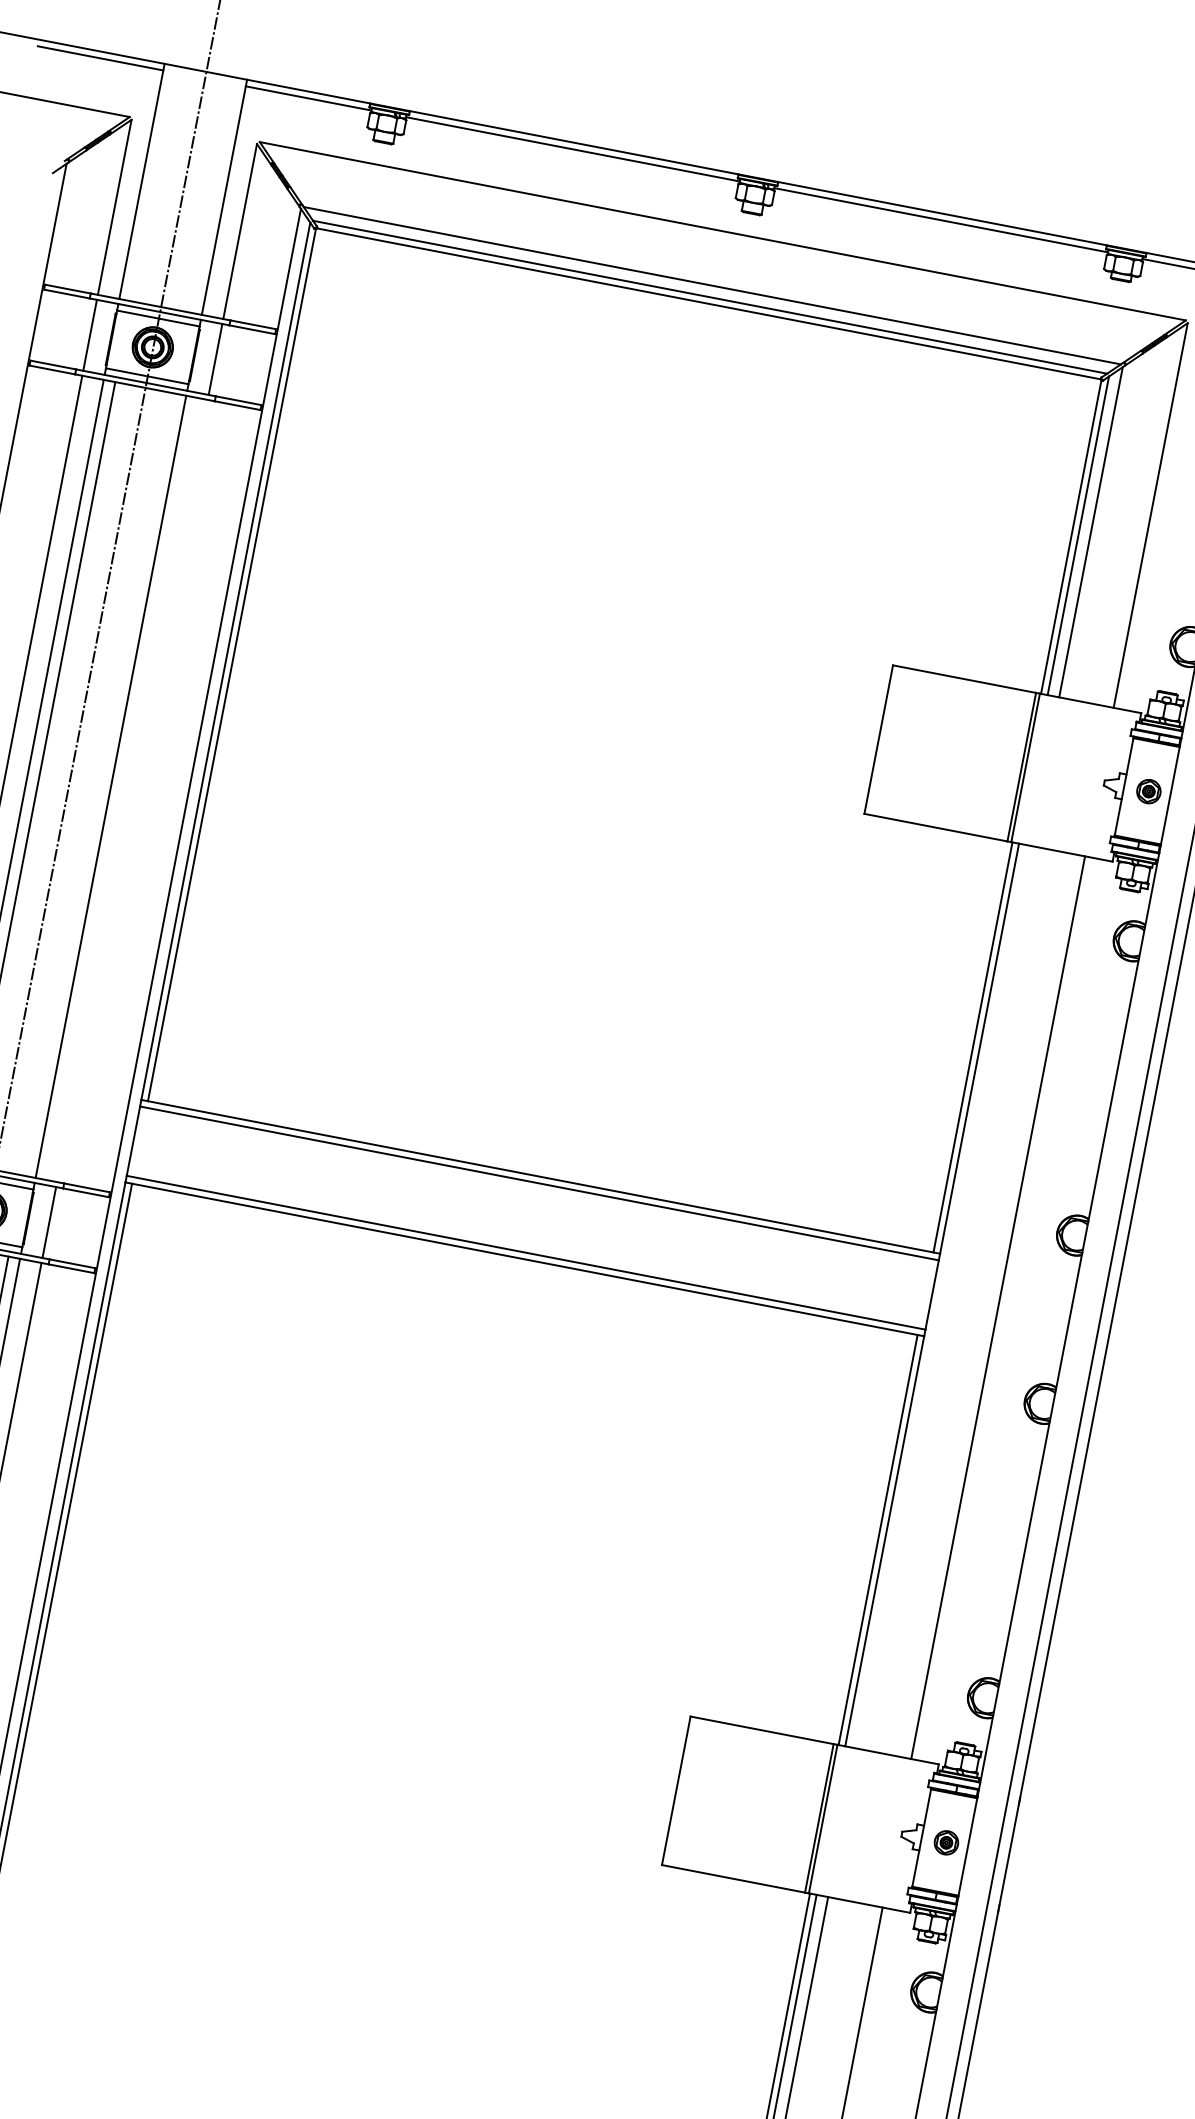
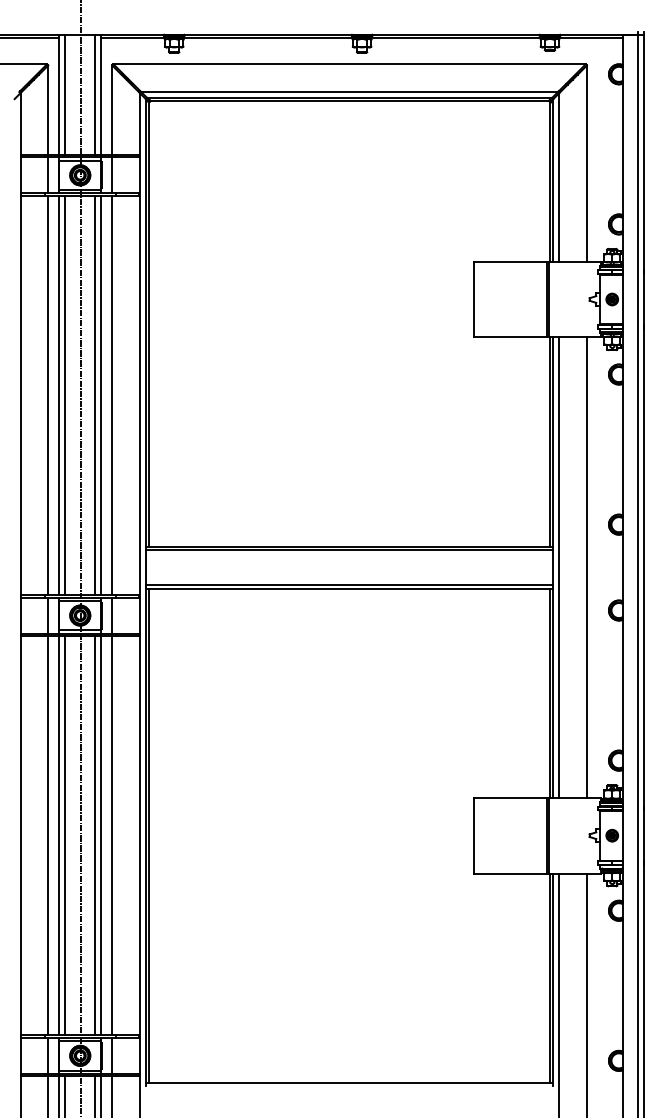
line: (154, 183) -> (65, 94), added
line: (213, 194) -> (95, 94), added
line: (99, 782) -> (95, 394), added
line: (133, 789) -> (112, 394), added
line: (944, 1297) -> (559, 567), added

